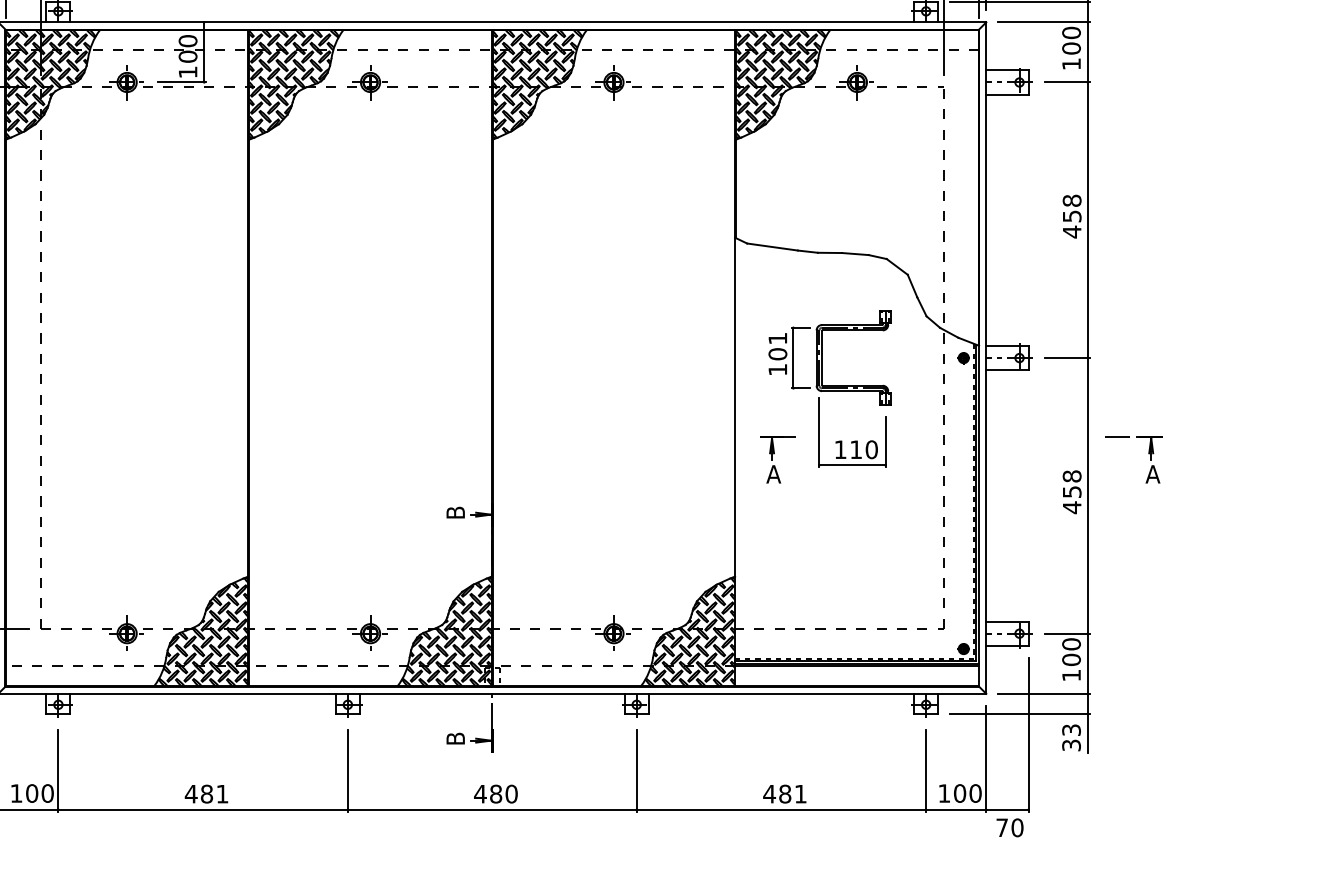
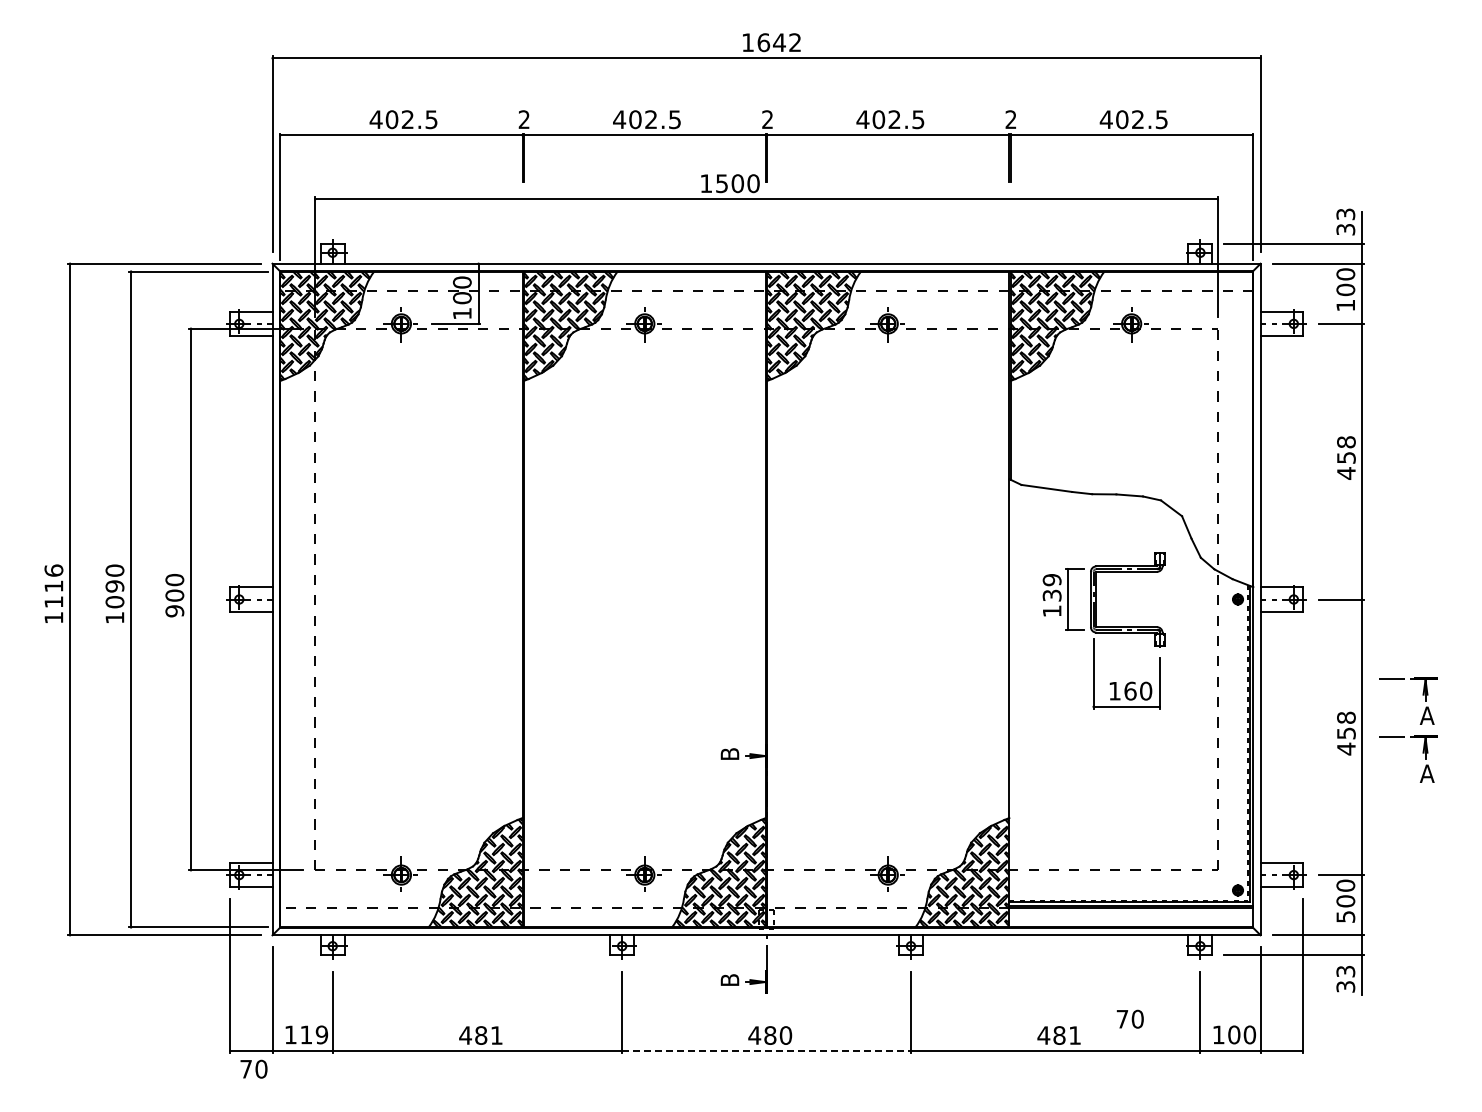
text: (777, 346) -> (1051, 587), 101 -> 139
text: (856, 449) -> (1130, 690), 110 -> 160
part: (778, 459) -> (1052, 700), removed
part: (1148, 512) -> (1422, 753), added
text: (1071, 675) -> (1345, 916), 100 -> 500
text: (40, 793) -> (314, 1034), 100 -> 119
line: (493, 810) -> (767, 1051), solid -> dashed
text: (1009, 827) -> (1129, 1018), moved

